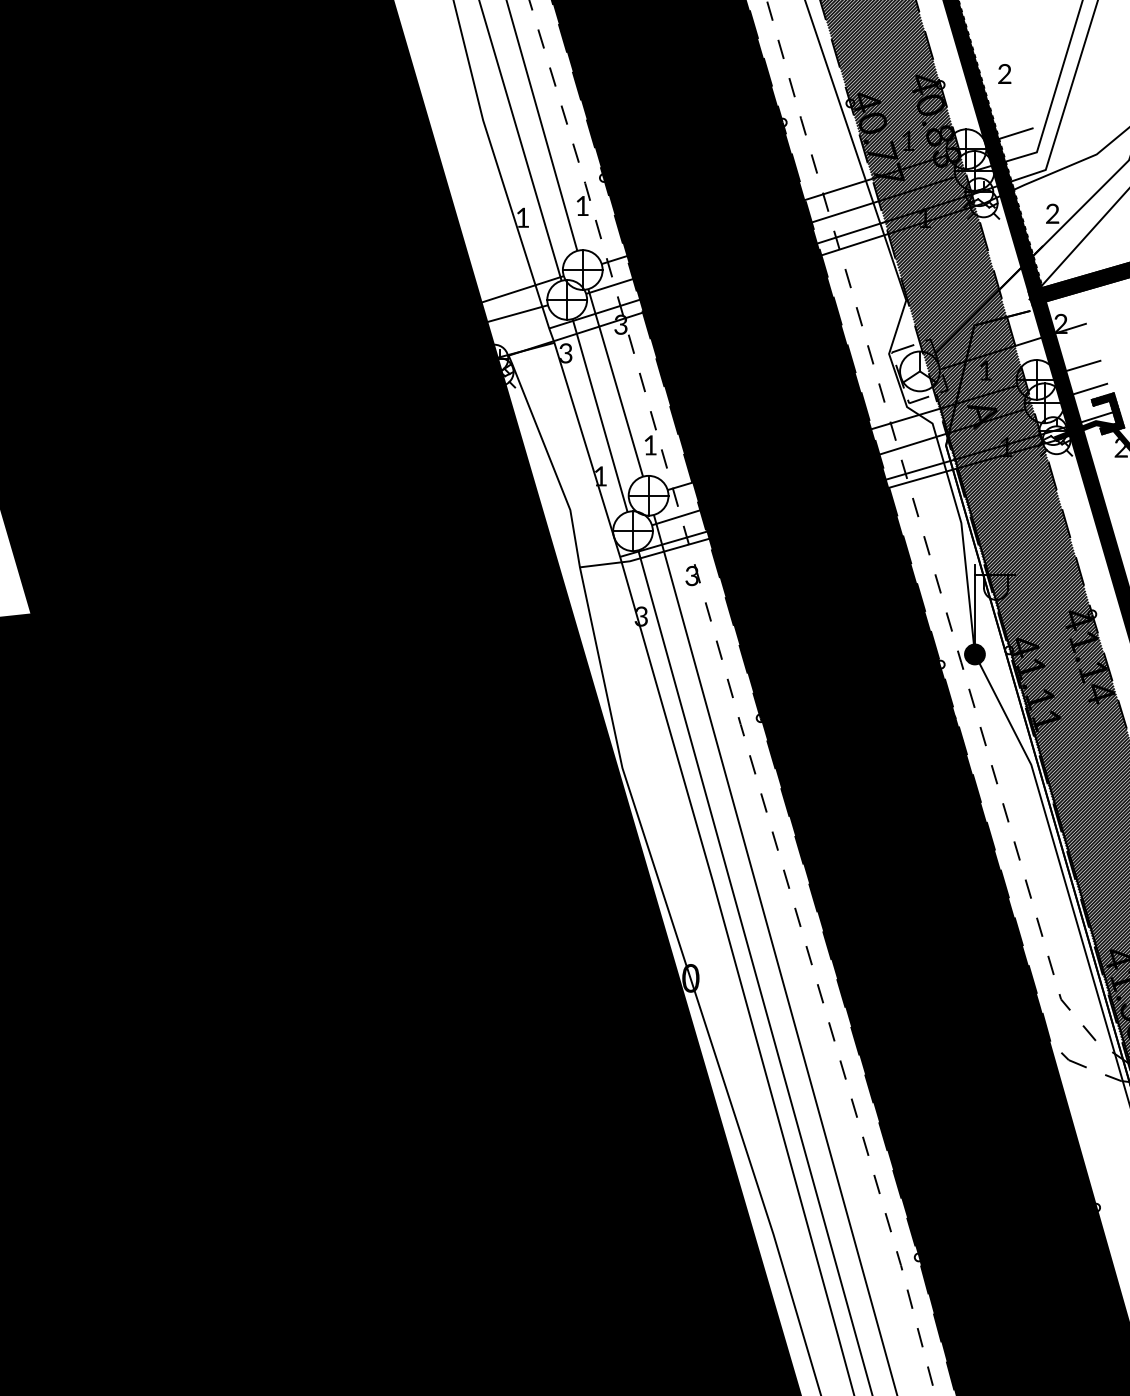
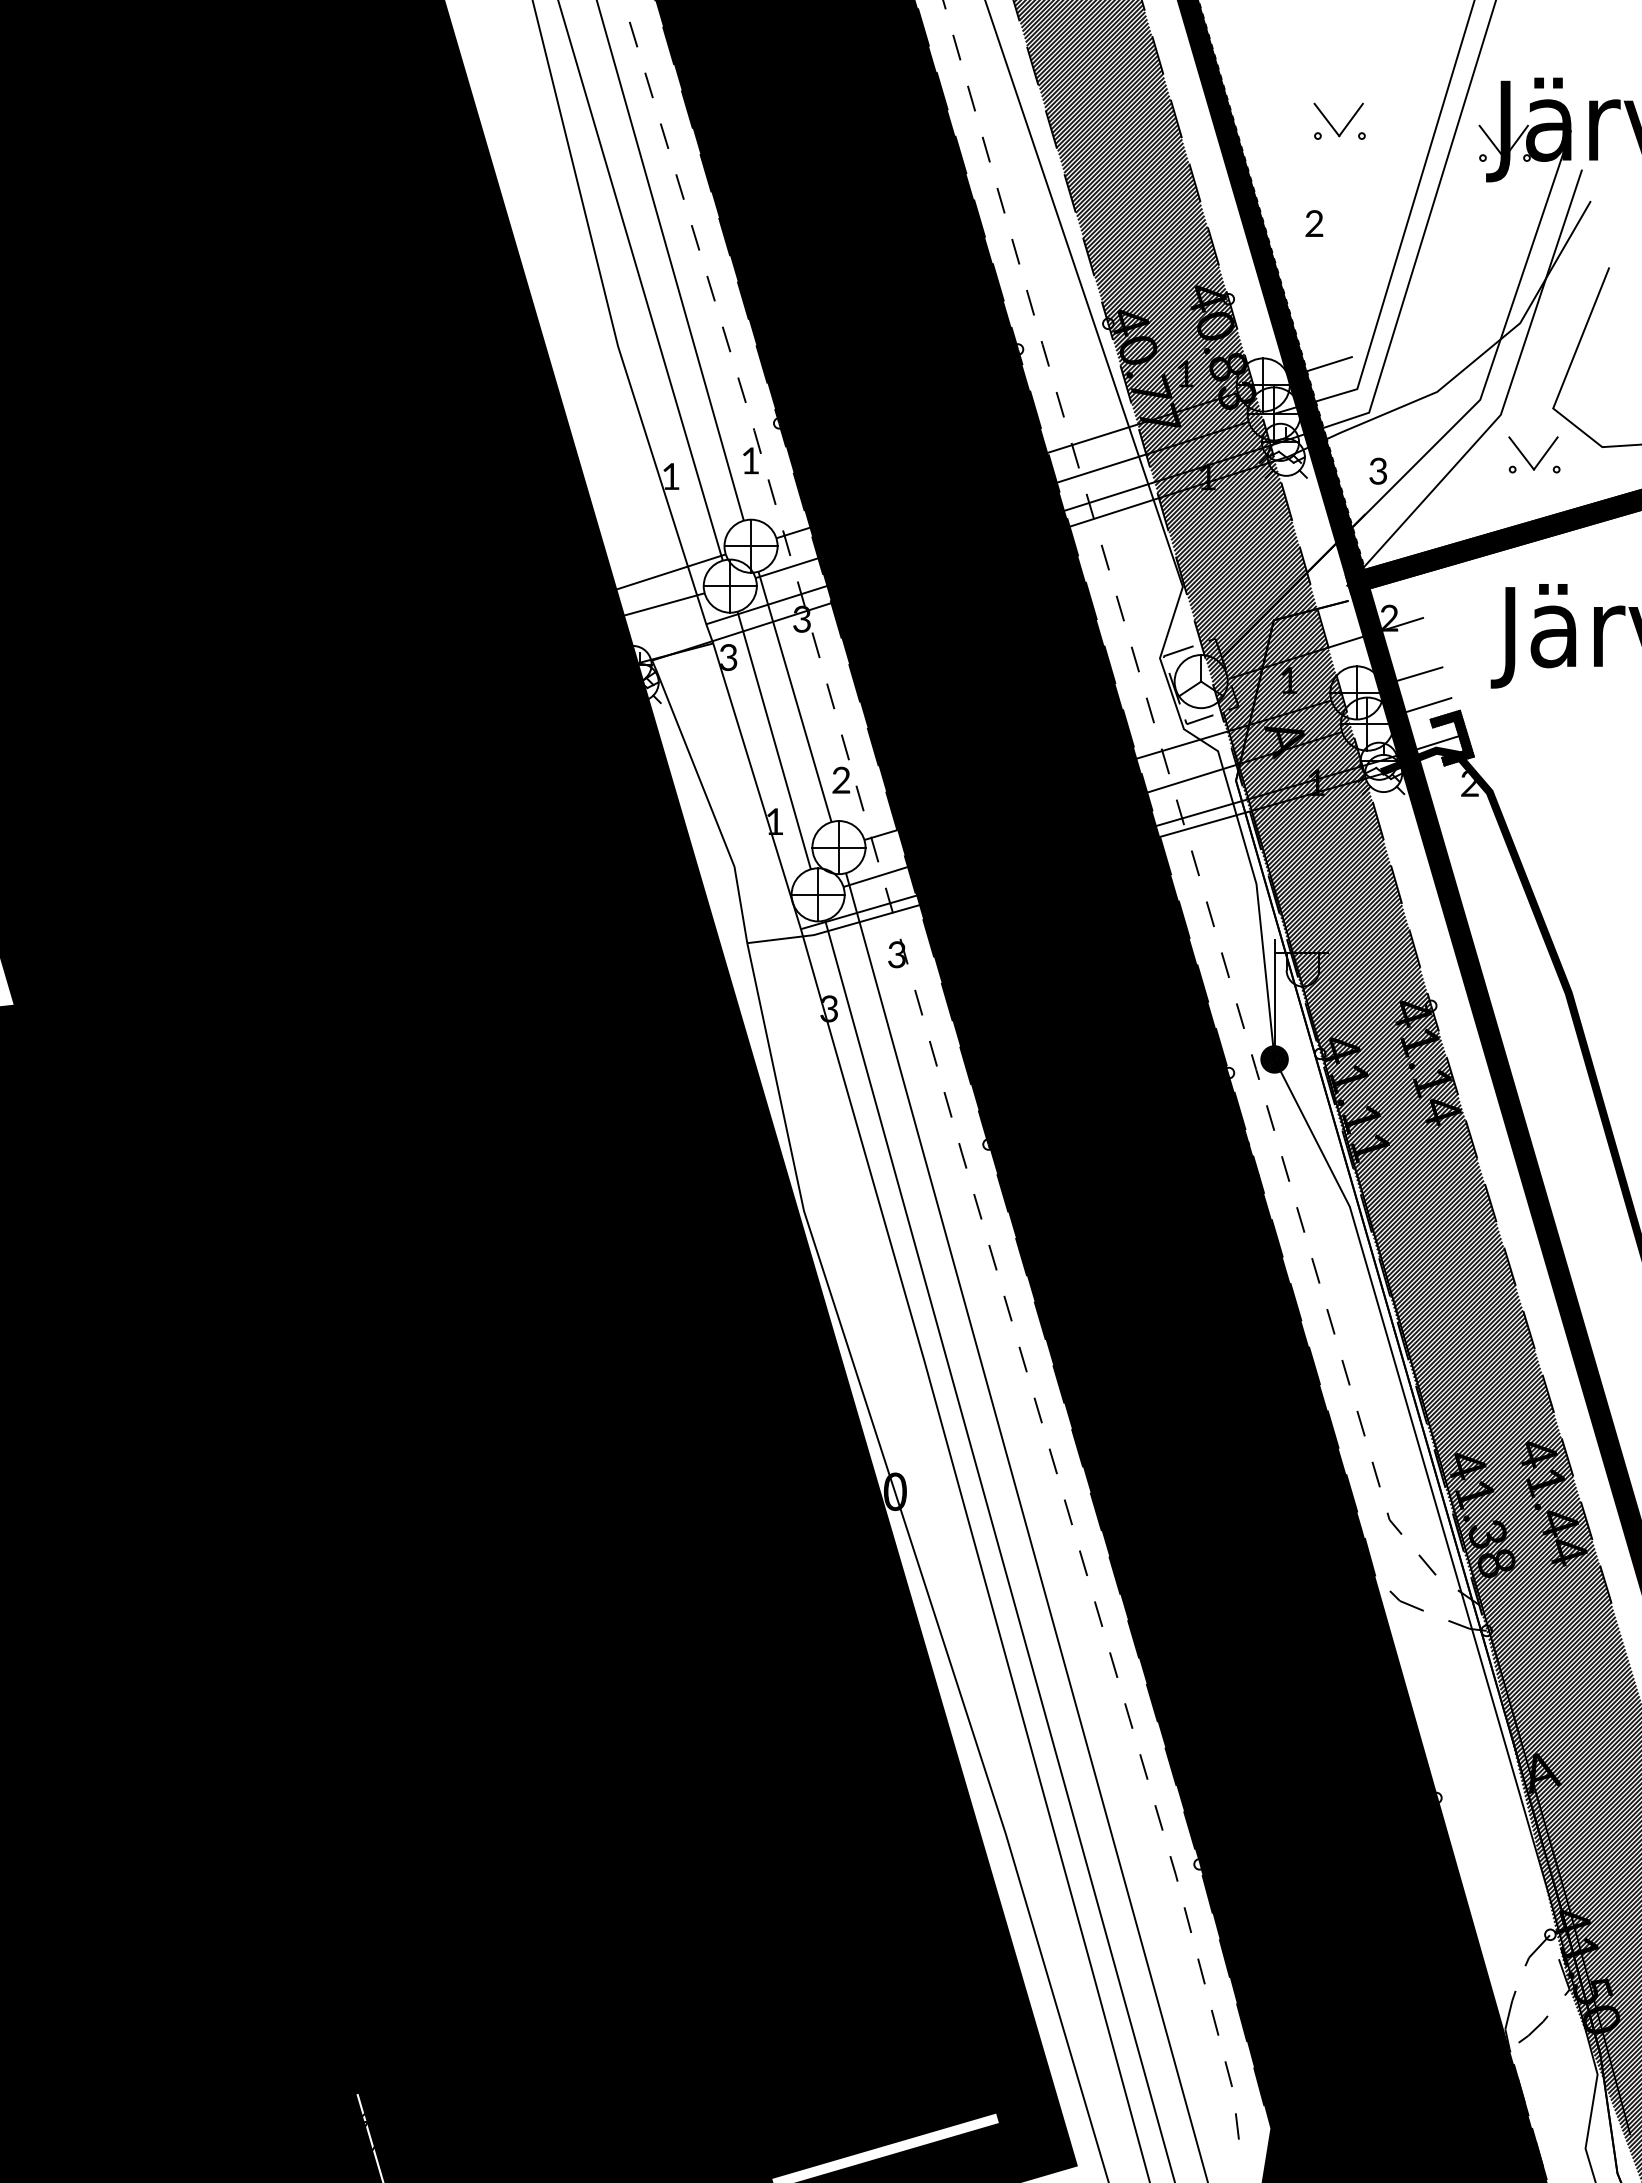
text: (1004, 73) -> (1314, 223), moved
text: (1052, 214) -> (1378, 472), 2 -> 3
text: (650, 444) -> (841, 779), 1 -> 2

